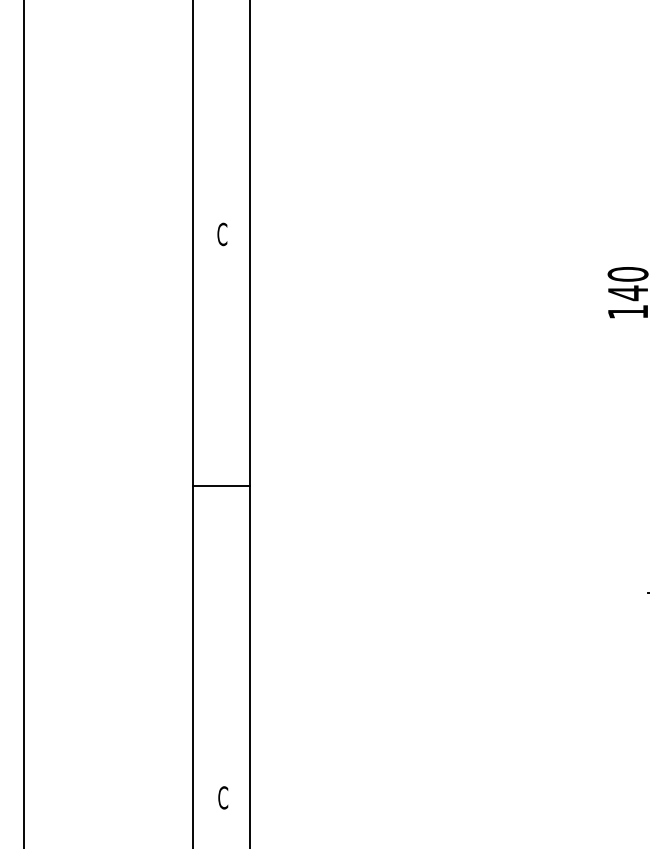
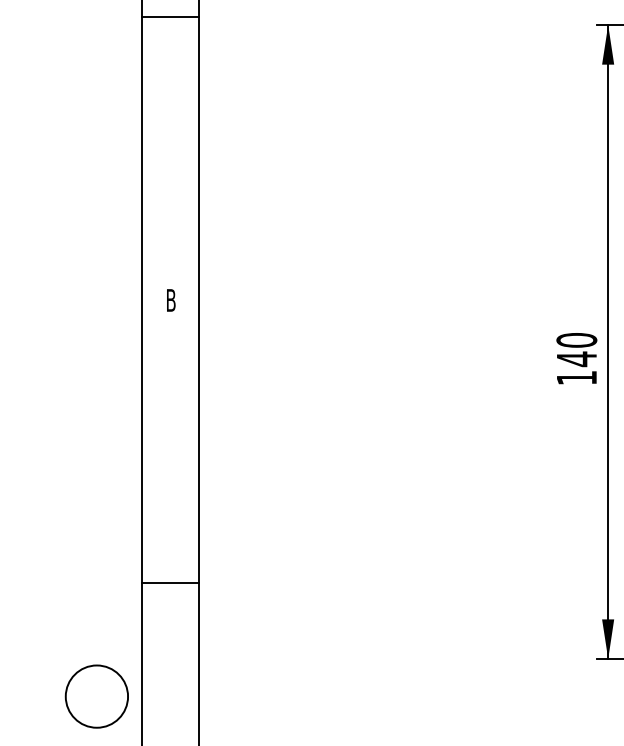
text: (222, 234) -> (171, 300), C -> B
line: (221, 486) -> (170, 583), moved
circle: (148, 630) -> (97, 696), added

